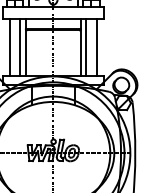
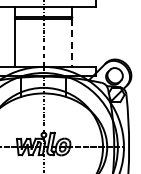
line: (20, 47) -> (9, 36), removed
line: (86, 47) -> (78, 36), removed
line: (96, 47) -> (88, 36), removed
line: (80, 53) -> (71, 42), solid -> dashed

